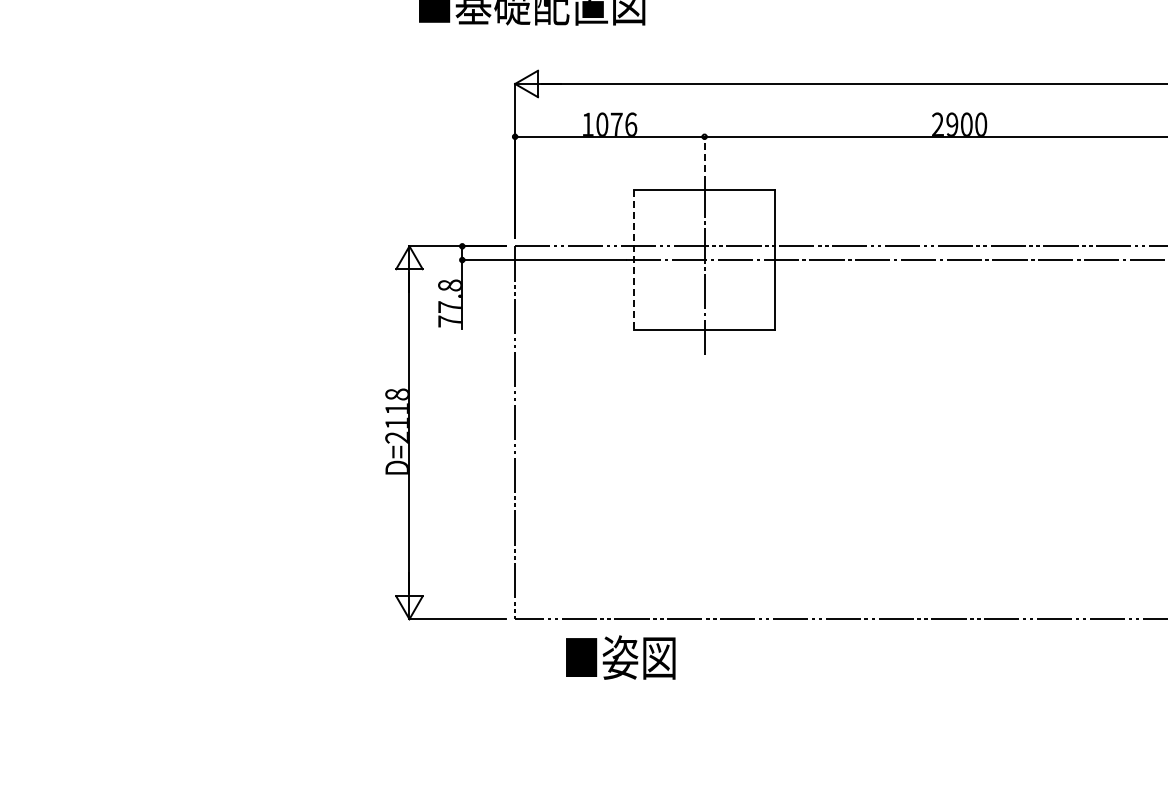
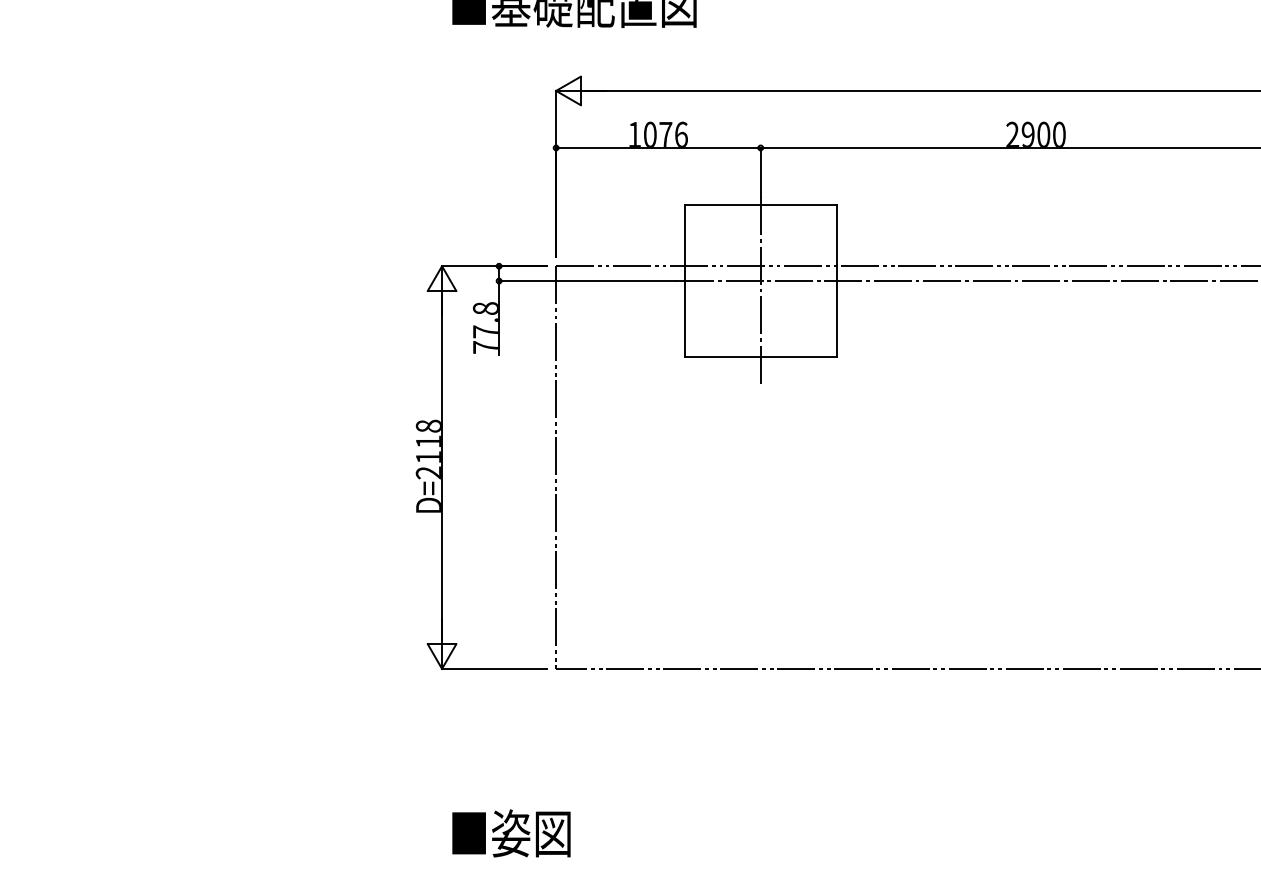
line: (704, 159) -> (760, 172), dashed -> solid
line: (634, 260) -> (685, 281), dashed -> solid
text: (620, 657) -> (511, 833), moved

